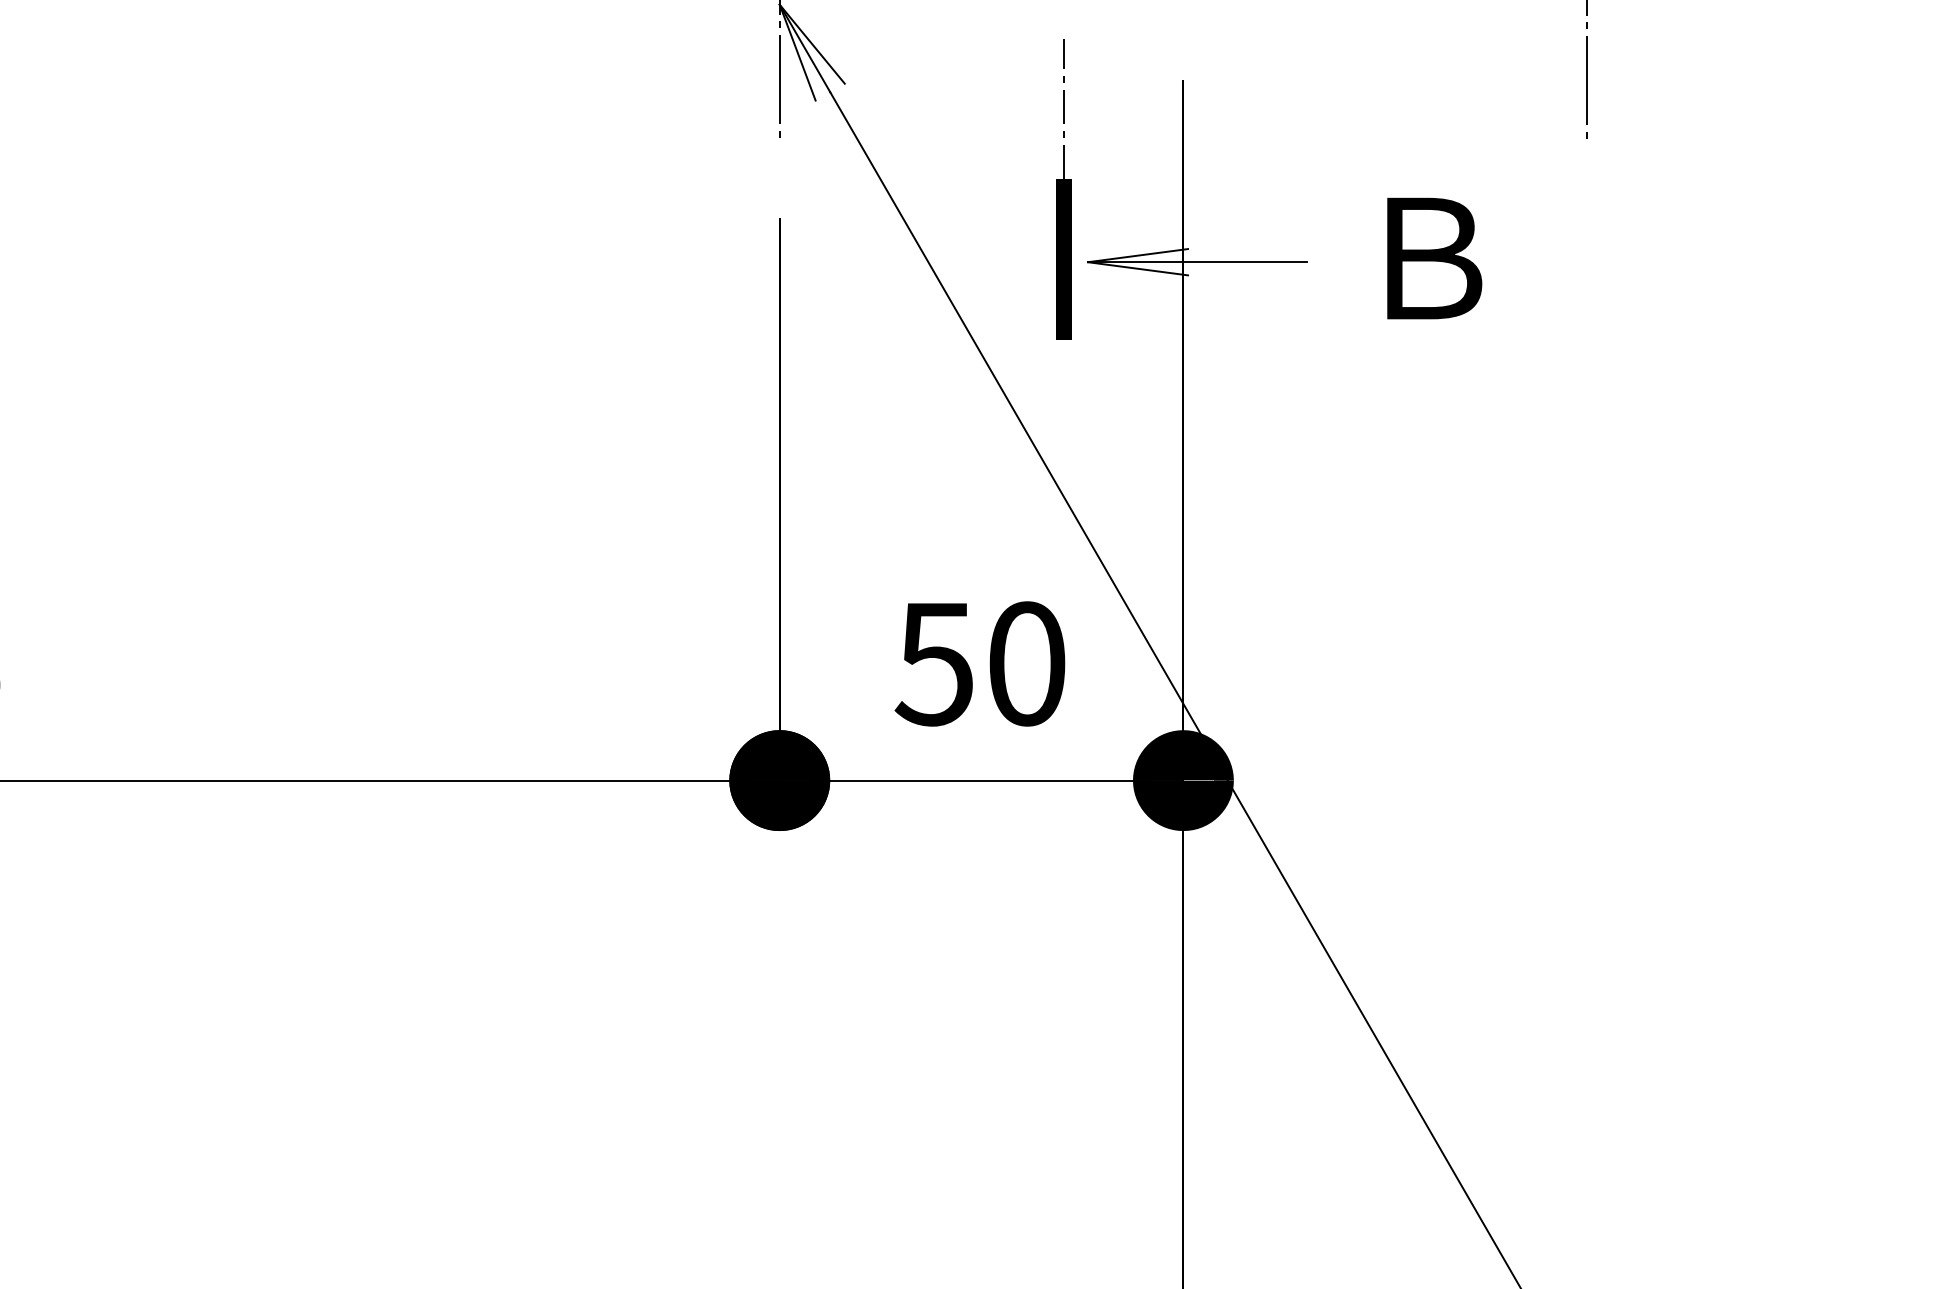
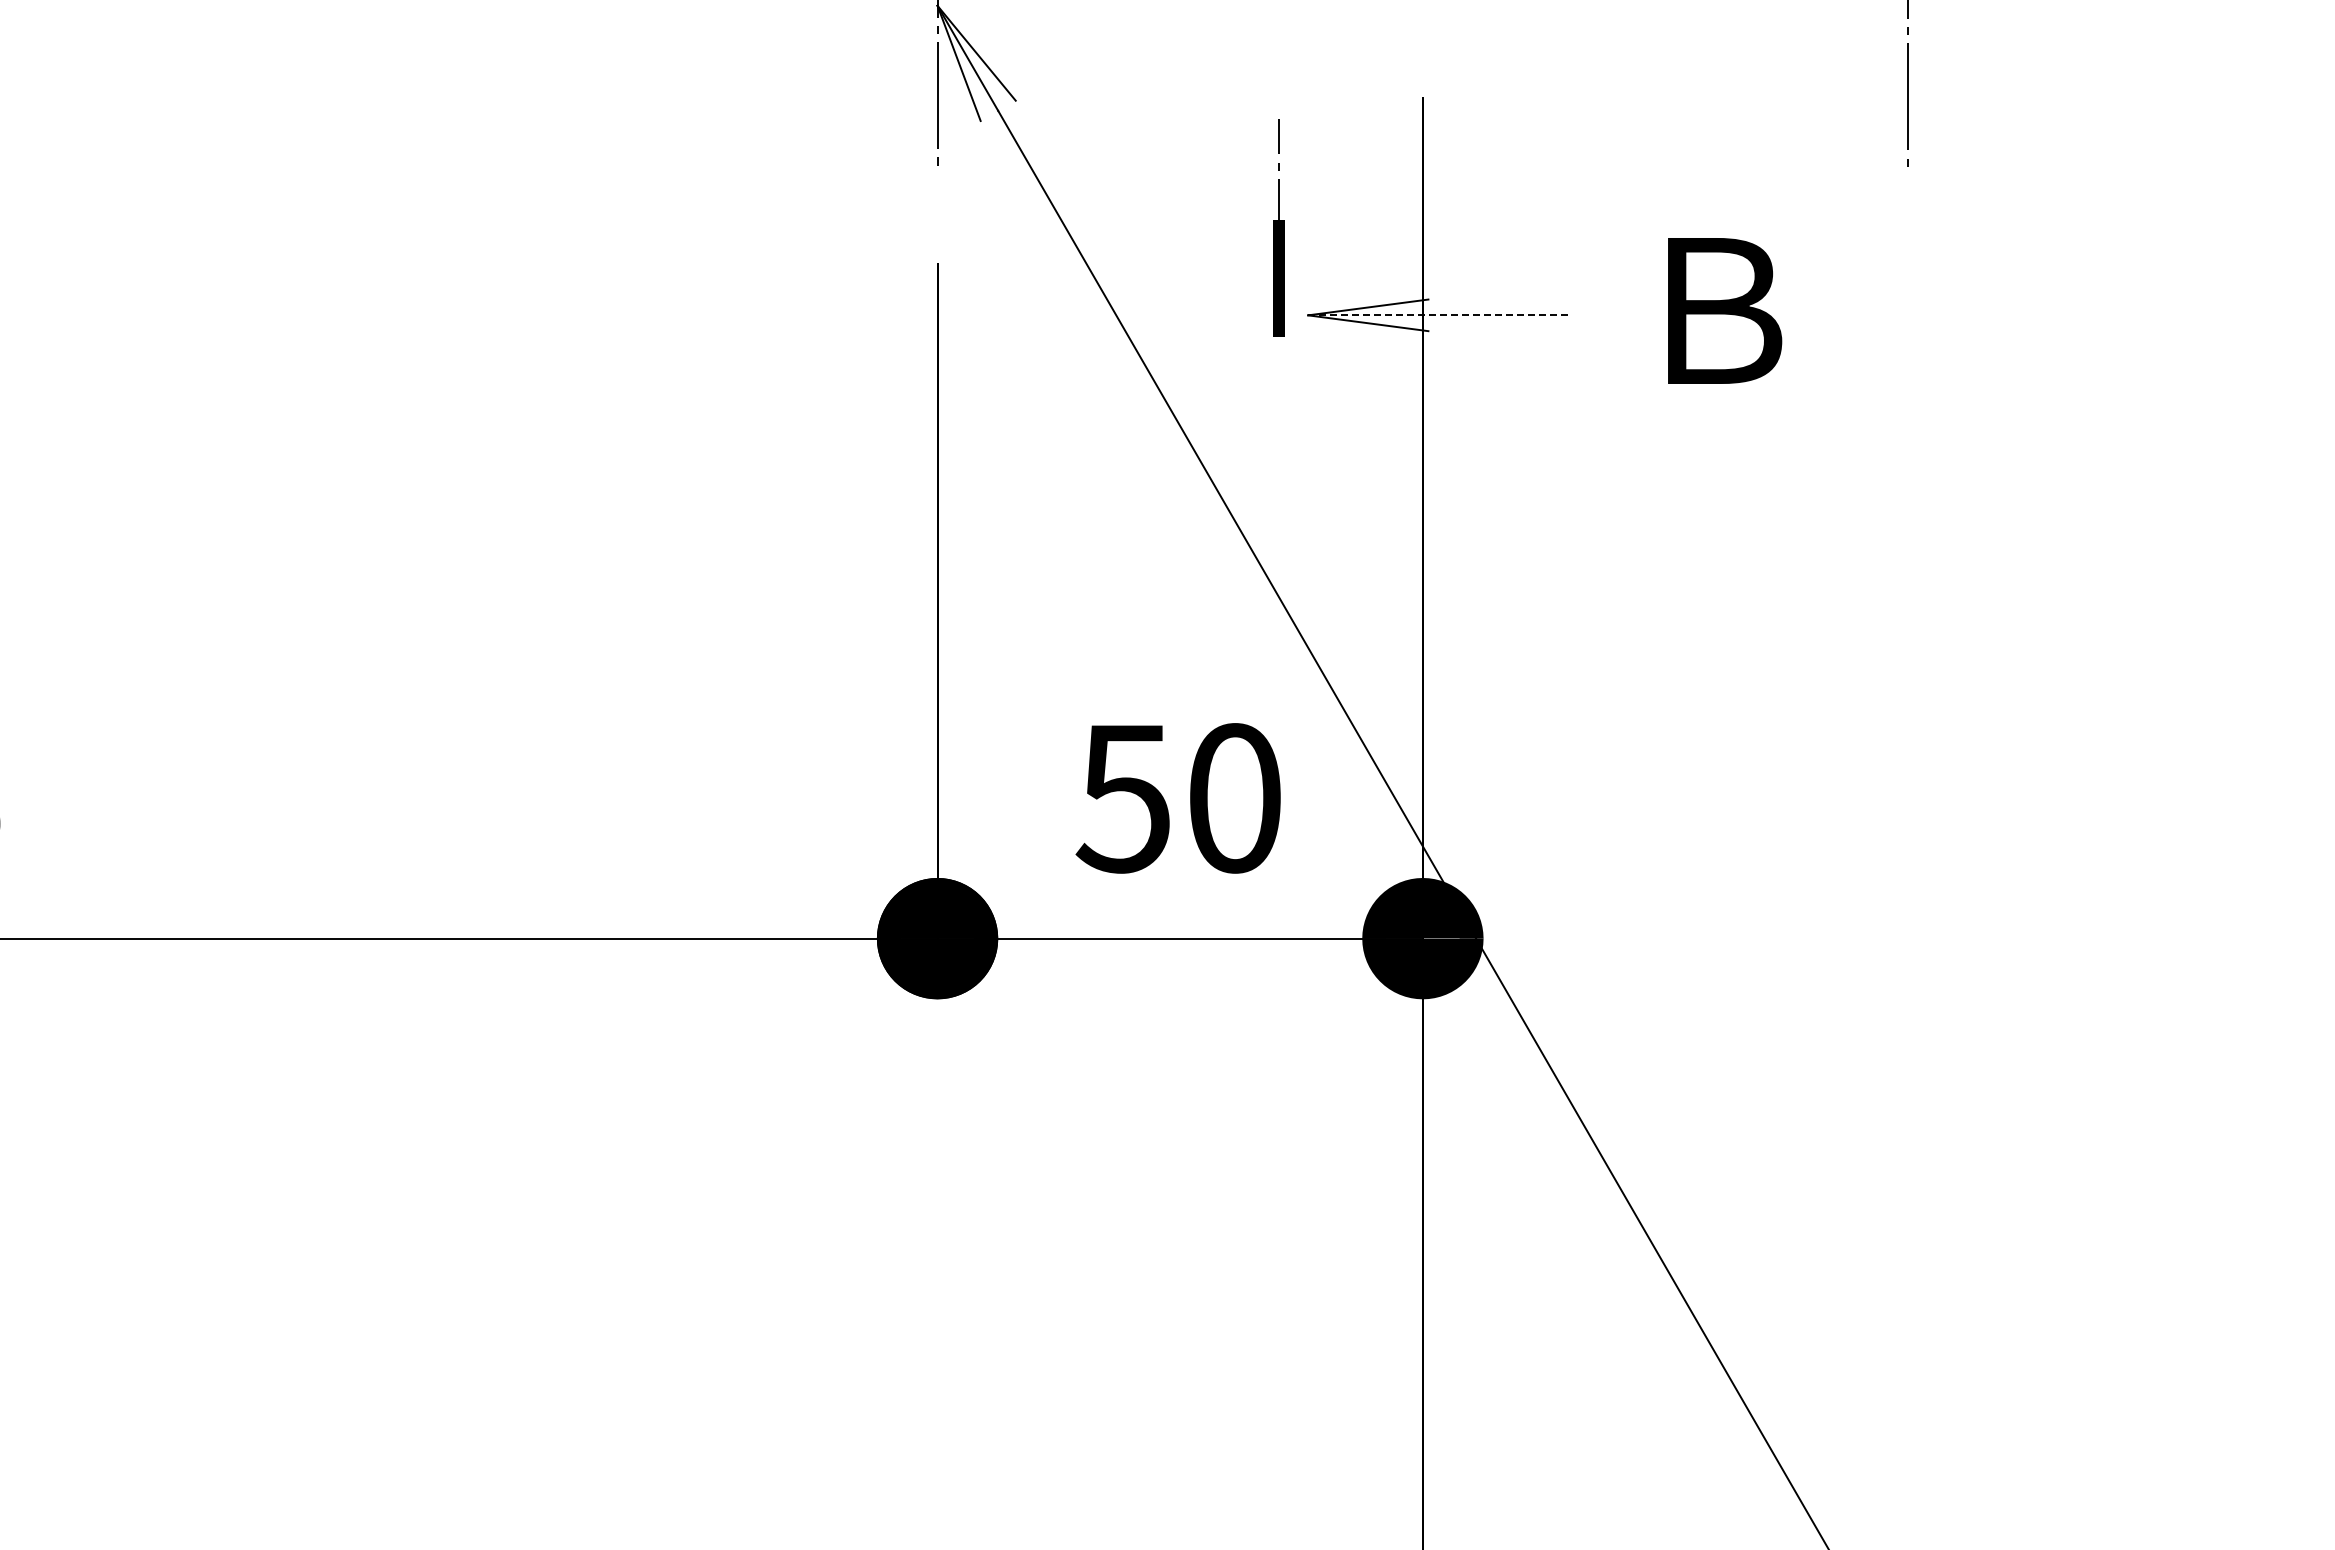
part: (1063, 189) -> (1278, 227), size x0.6
line: (1197, 262) -> (1439, 315), solid -> dashed

